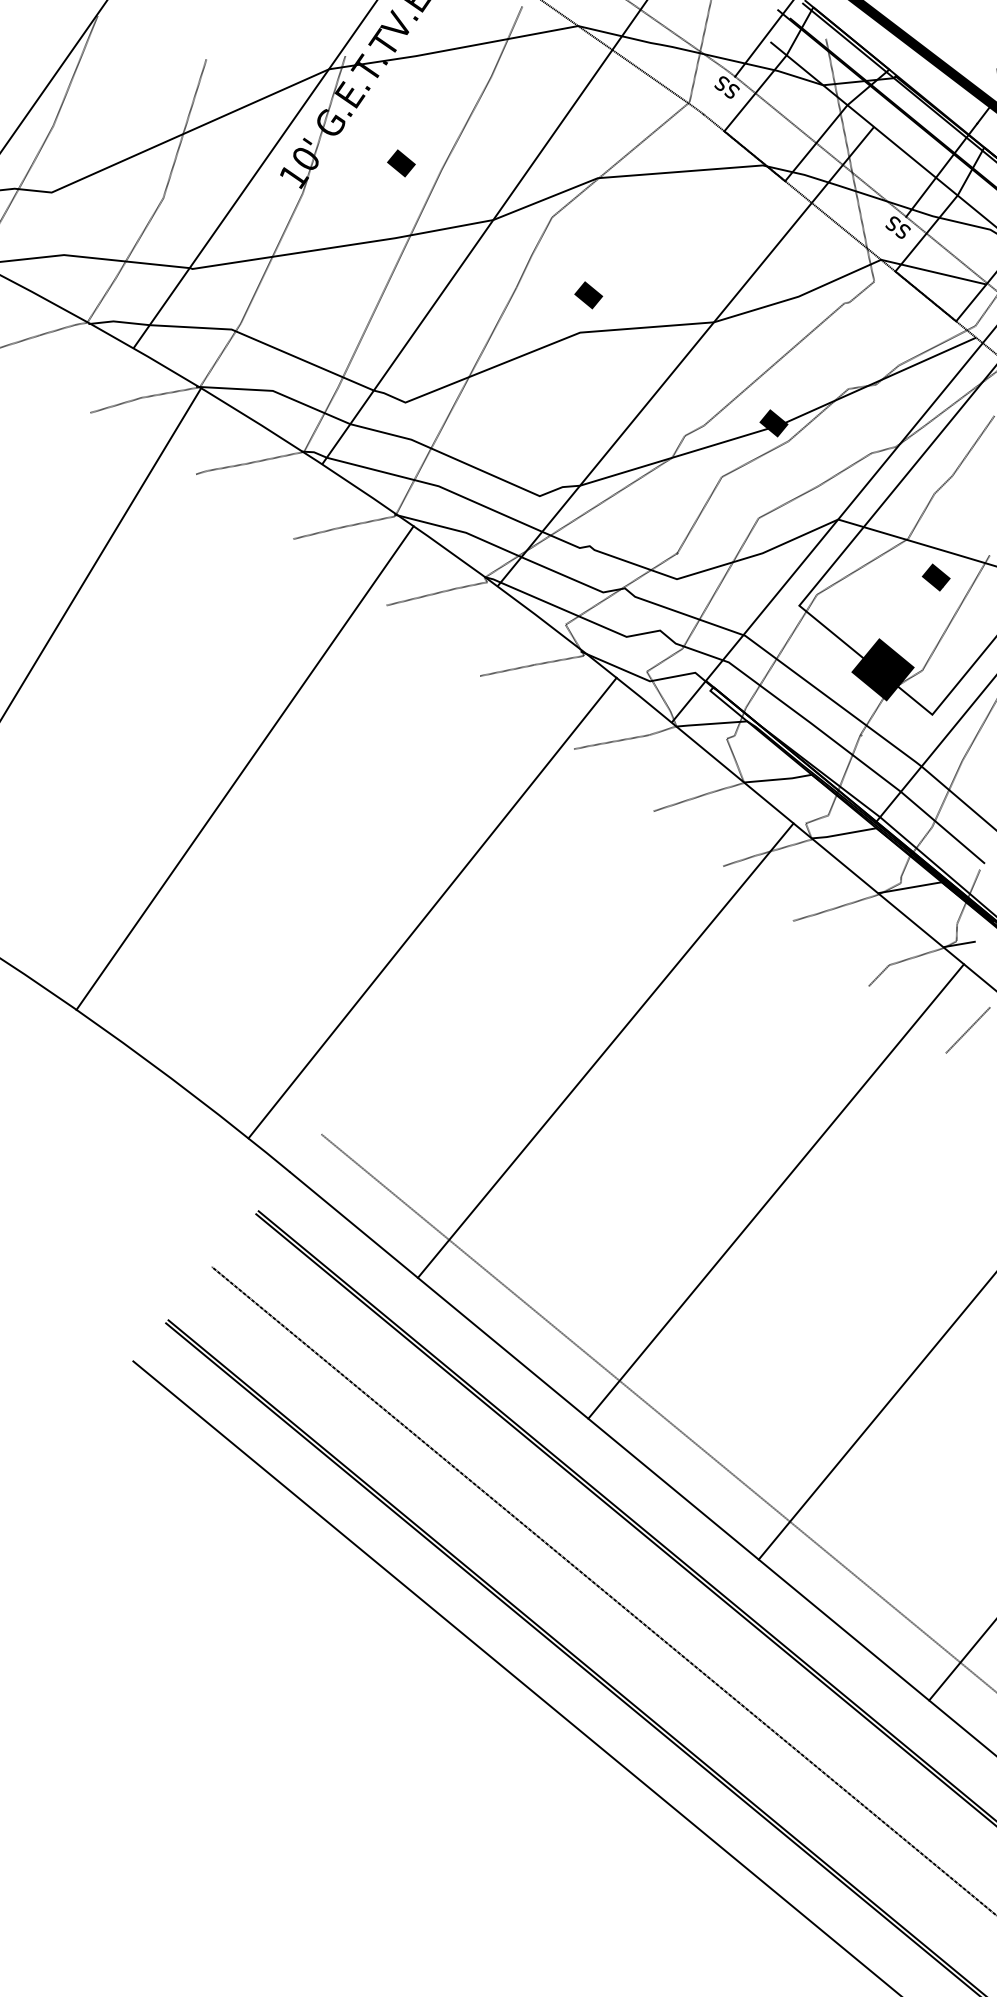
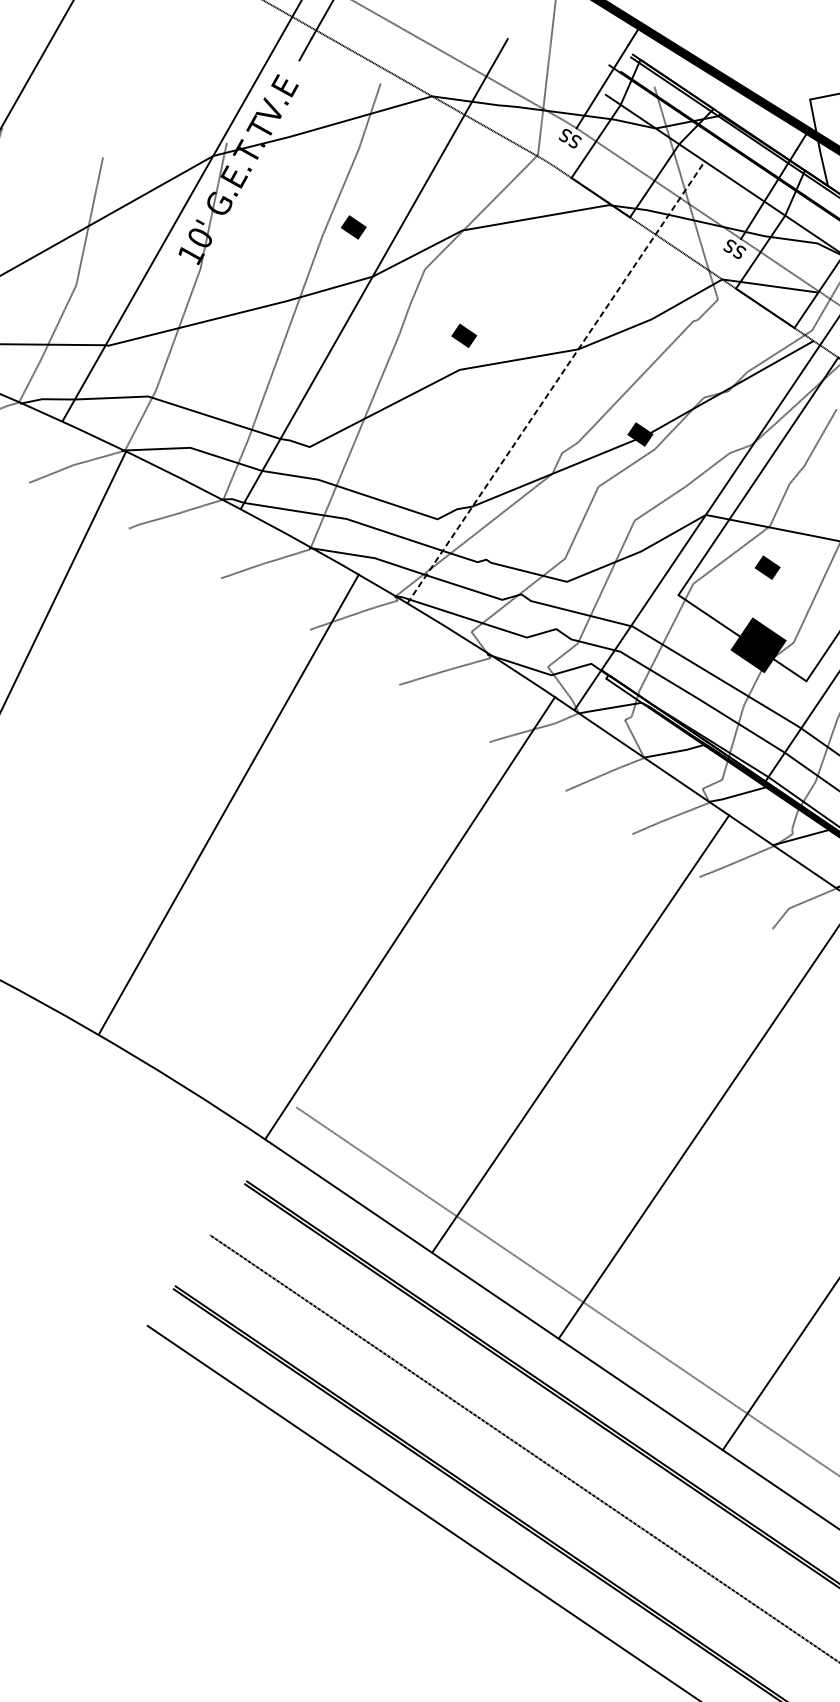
text: (401, 163) -> (353, 227), moved
line: (685, 356) -> (555, 382), solid -> dashed
text: (935, 577) -> (766, 567), moved
line: (244, 767) -> (228, 804), moved
line: (432, 907) -> (410, 917), moved
line: (605, 1050) -> (580, 1033), moved

